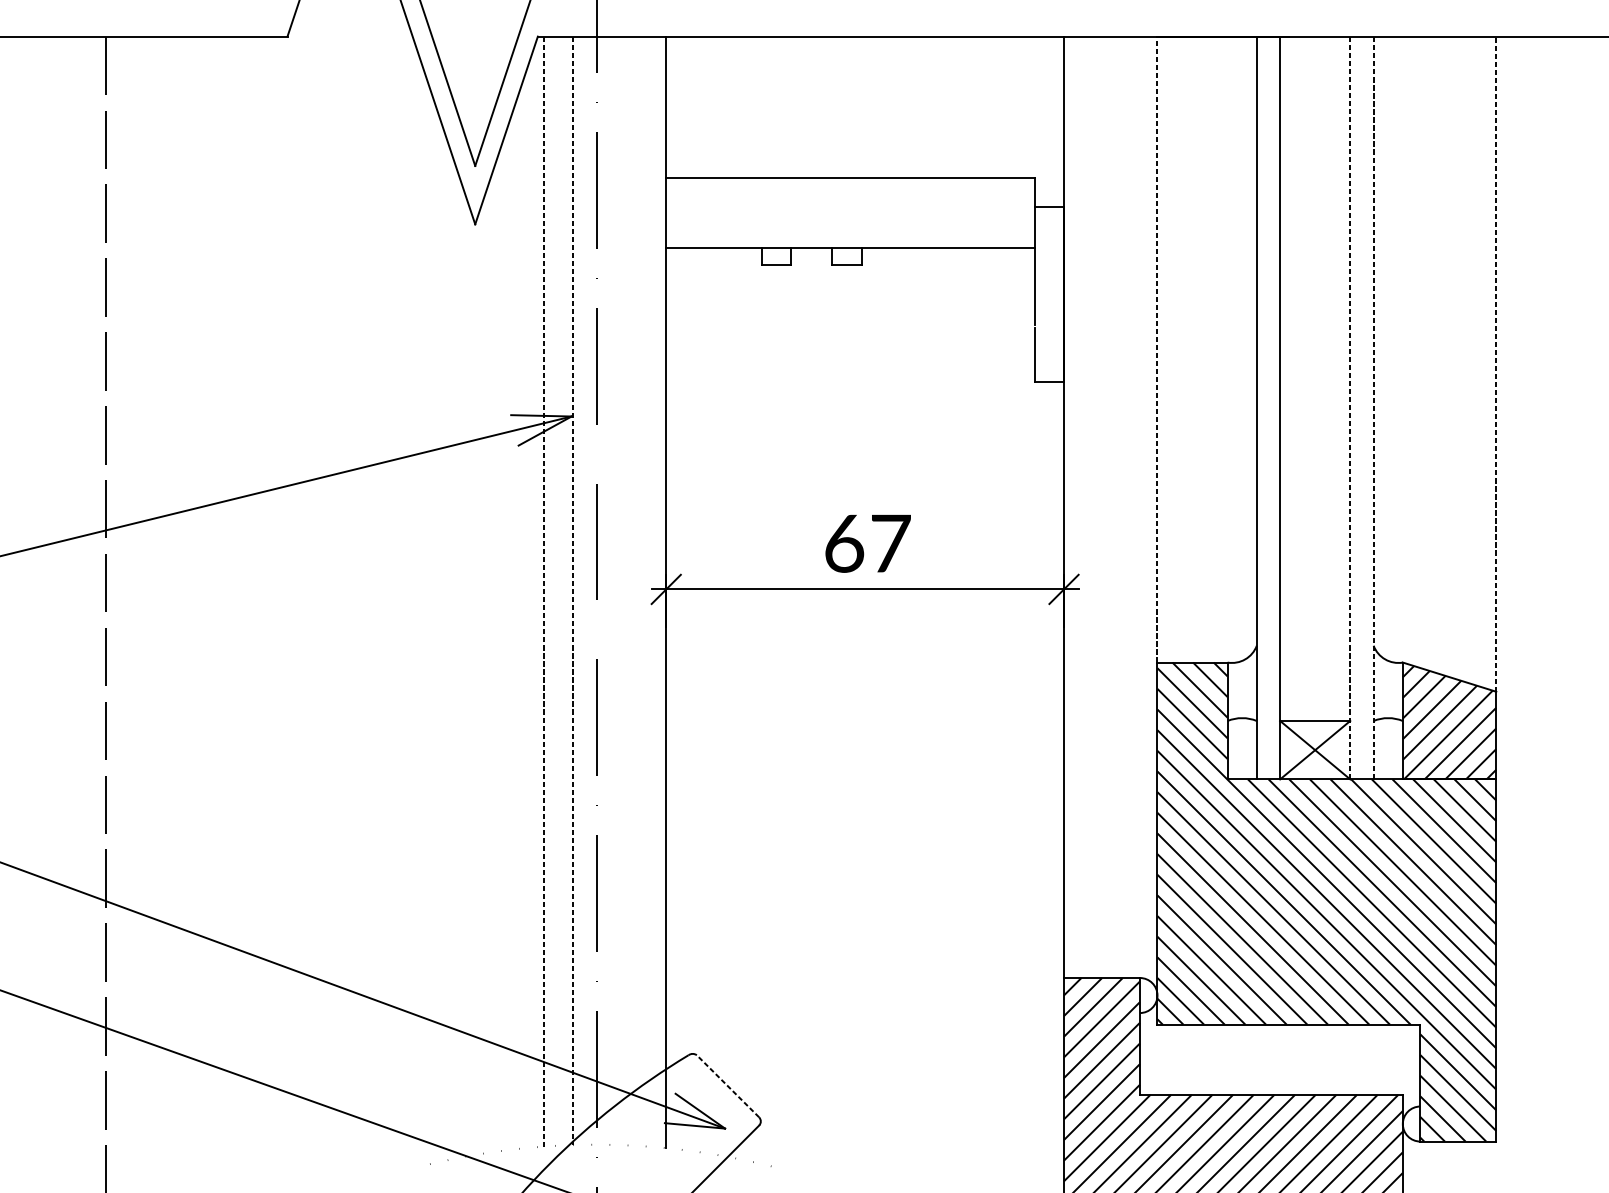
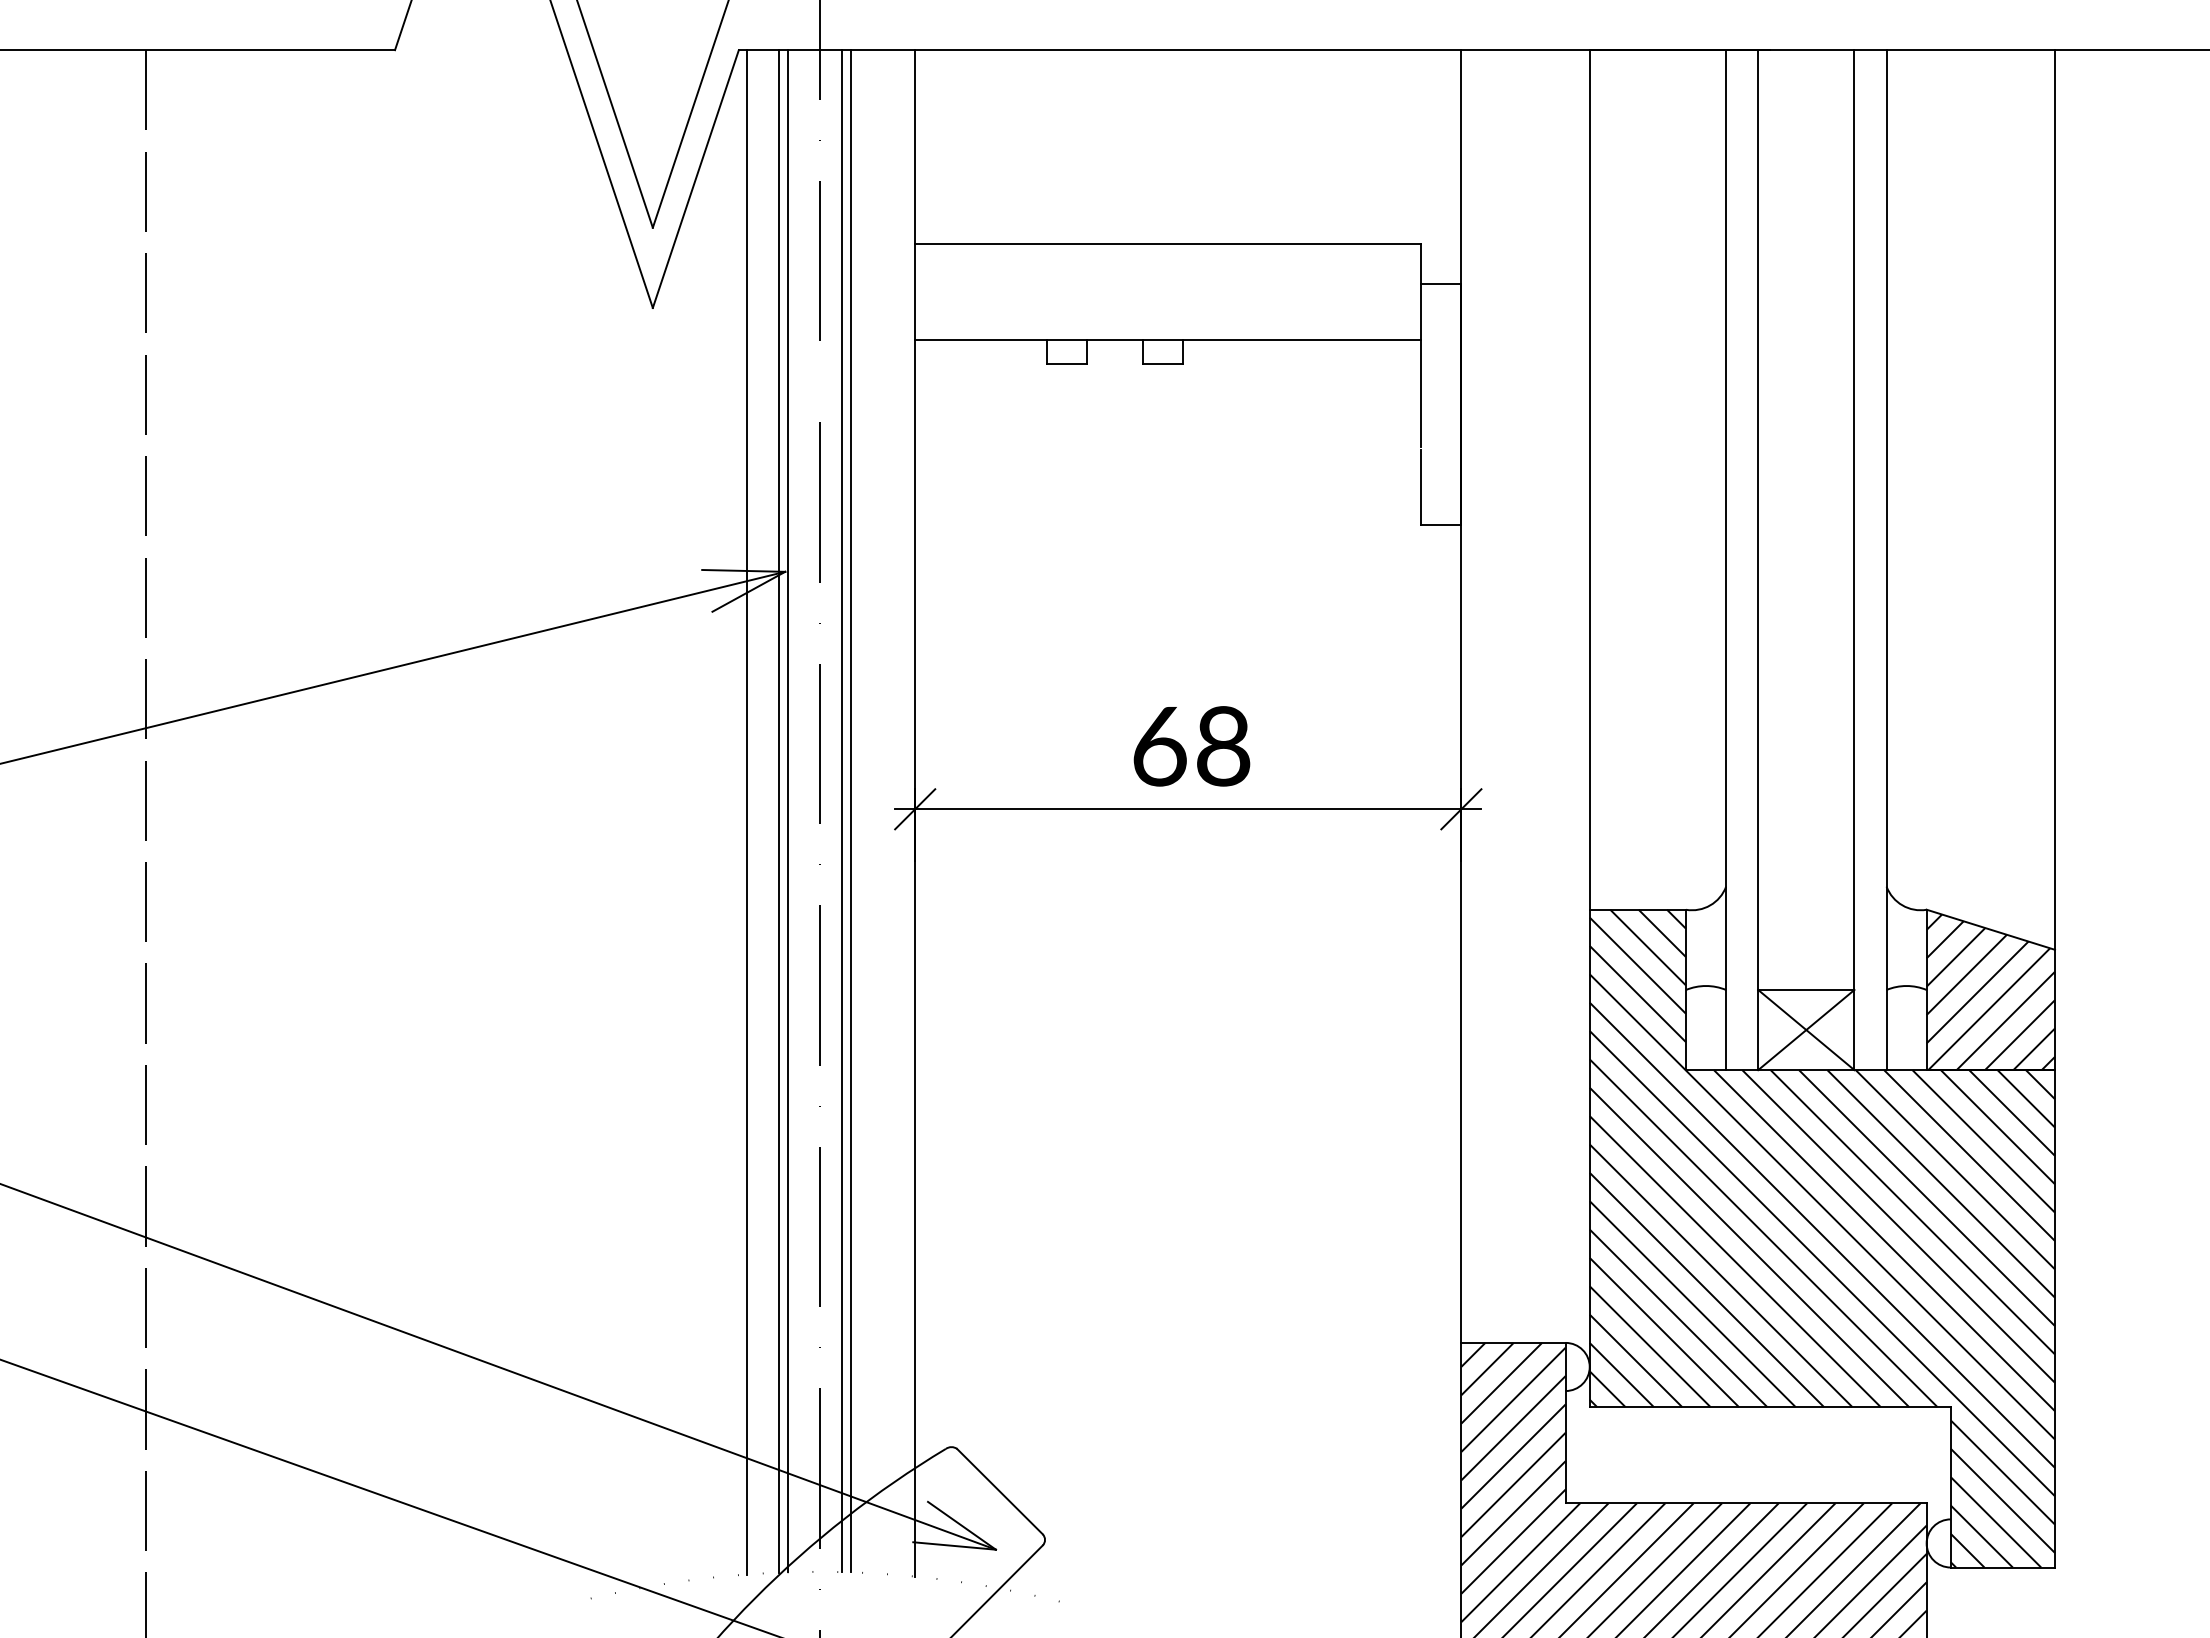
line: (1157, 349) -> (1589, 479), dashed -> solid
line: (1496, 364) -> (2055, 500), dashed -> solid
line: (1350, 408) -> (1854, 560), dashed -> solid
line: (1373, 408) -> (1886, 560), dashed -> solid
text: (891, 543) -> (1224, 746), 67 -> 68
line: (543, 591) -> (746, 812), dashed -> solid
line: (566, 591) -> (778, 811), added
line: (573, 591) -> (787, 811), dashed -> solid
line: (613, 591) -> (842, 811), added
line: (619, 591) -> (851, 811), added
line: (727, 1086) -> (999, 1491), dashed -> solid

